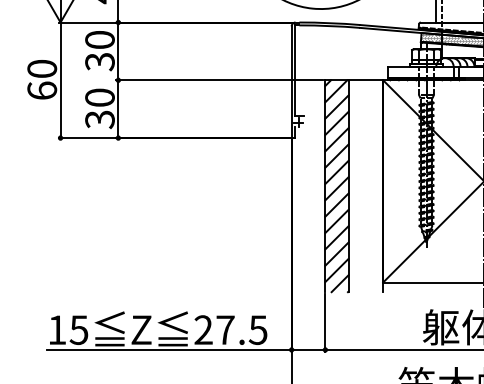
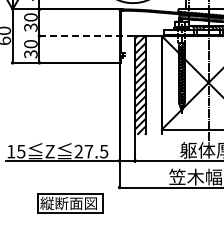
line: (220, 81) -> (86, 36), solid -> dashed

